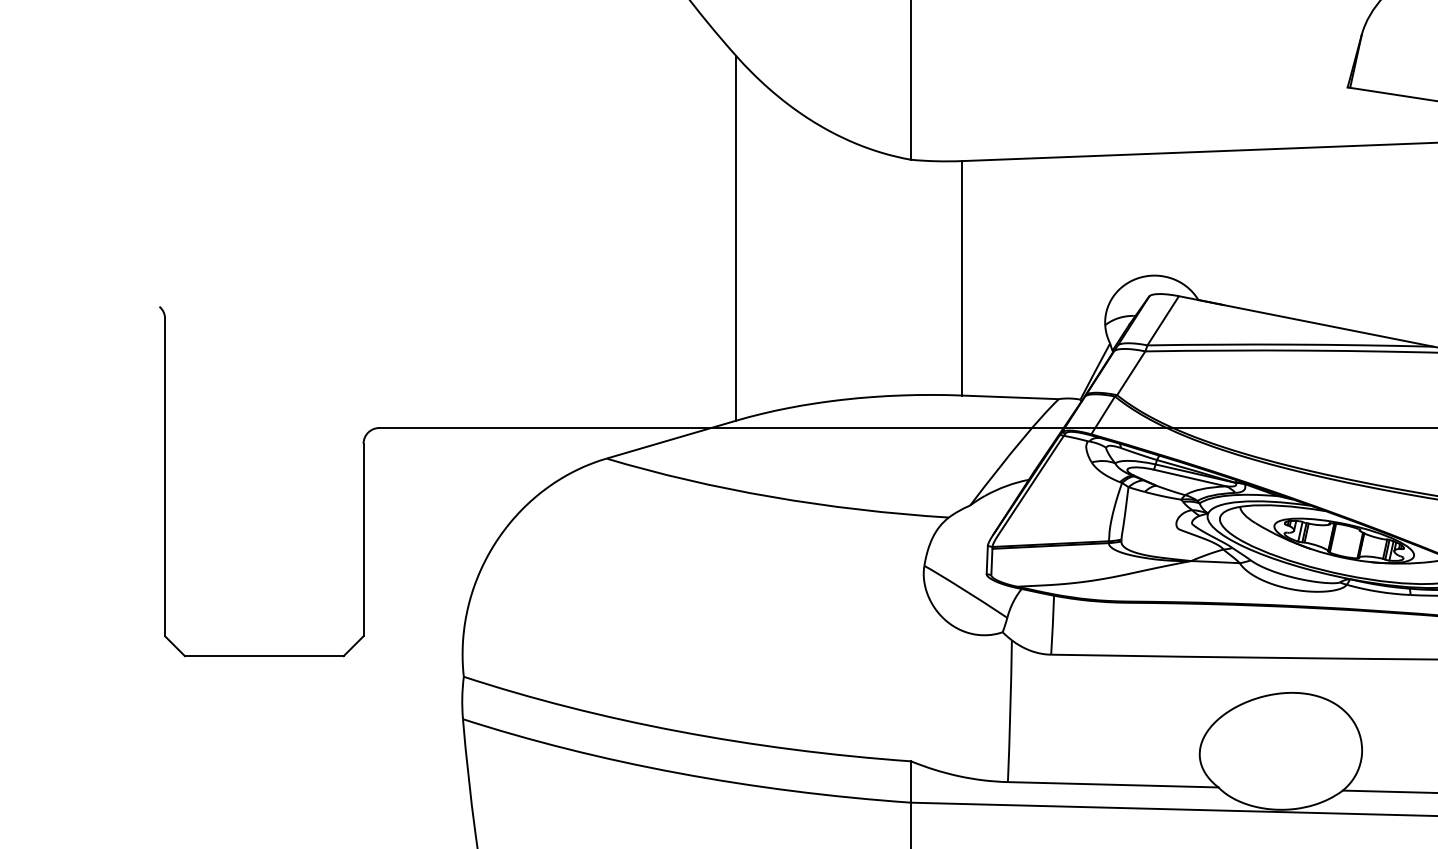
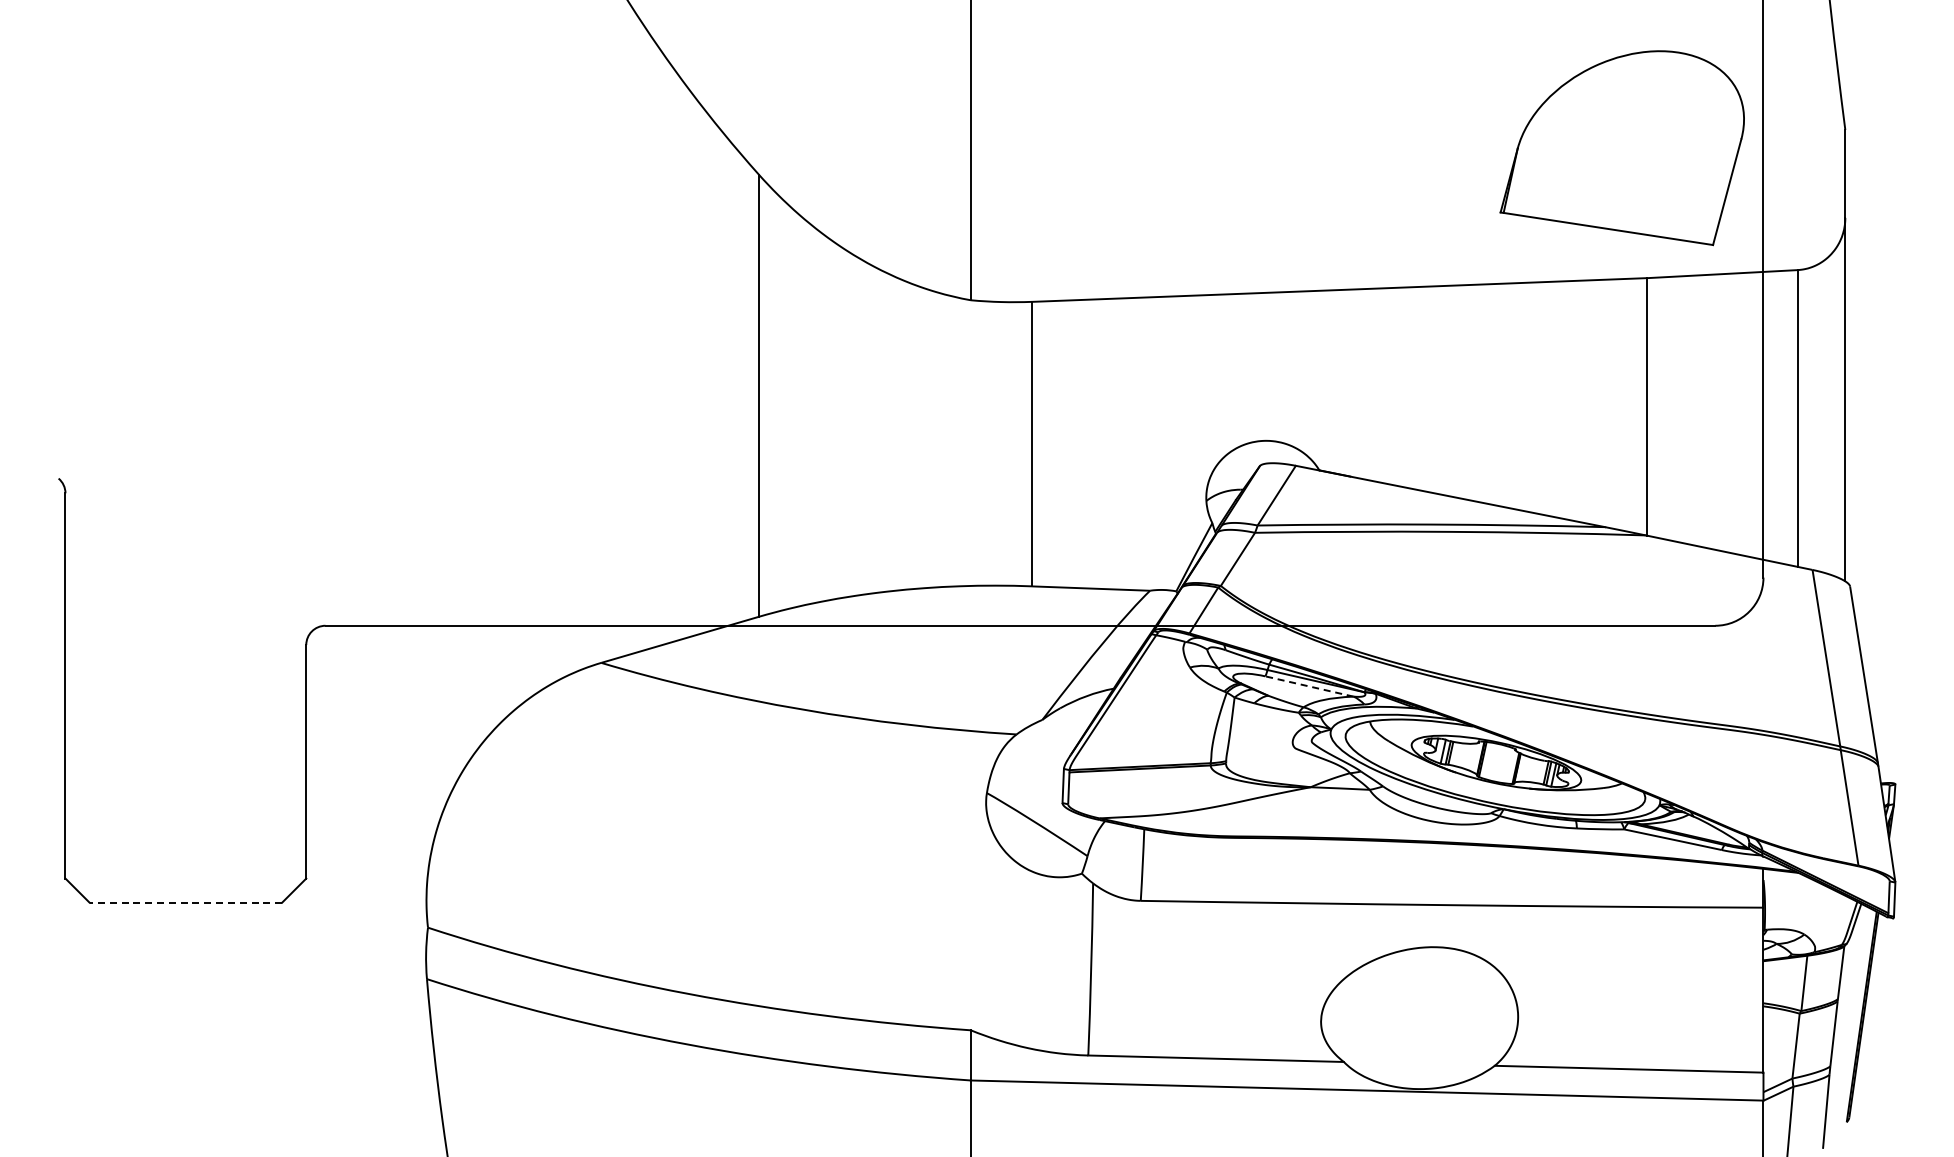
line: (1190, 478) -> (1309, 686), solid -> dashed
line: (264, 656) -> (185, 902), solid -> dashed

